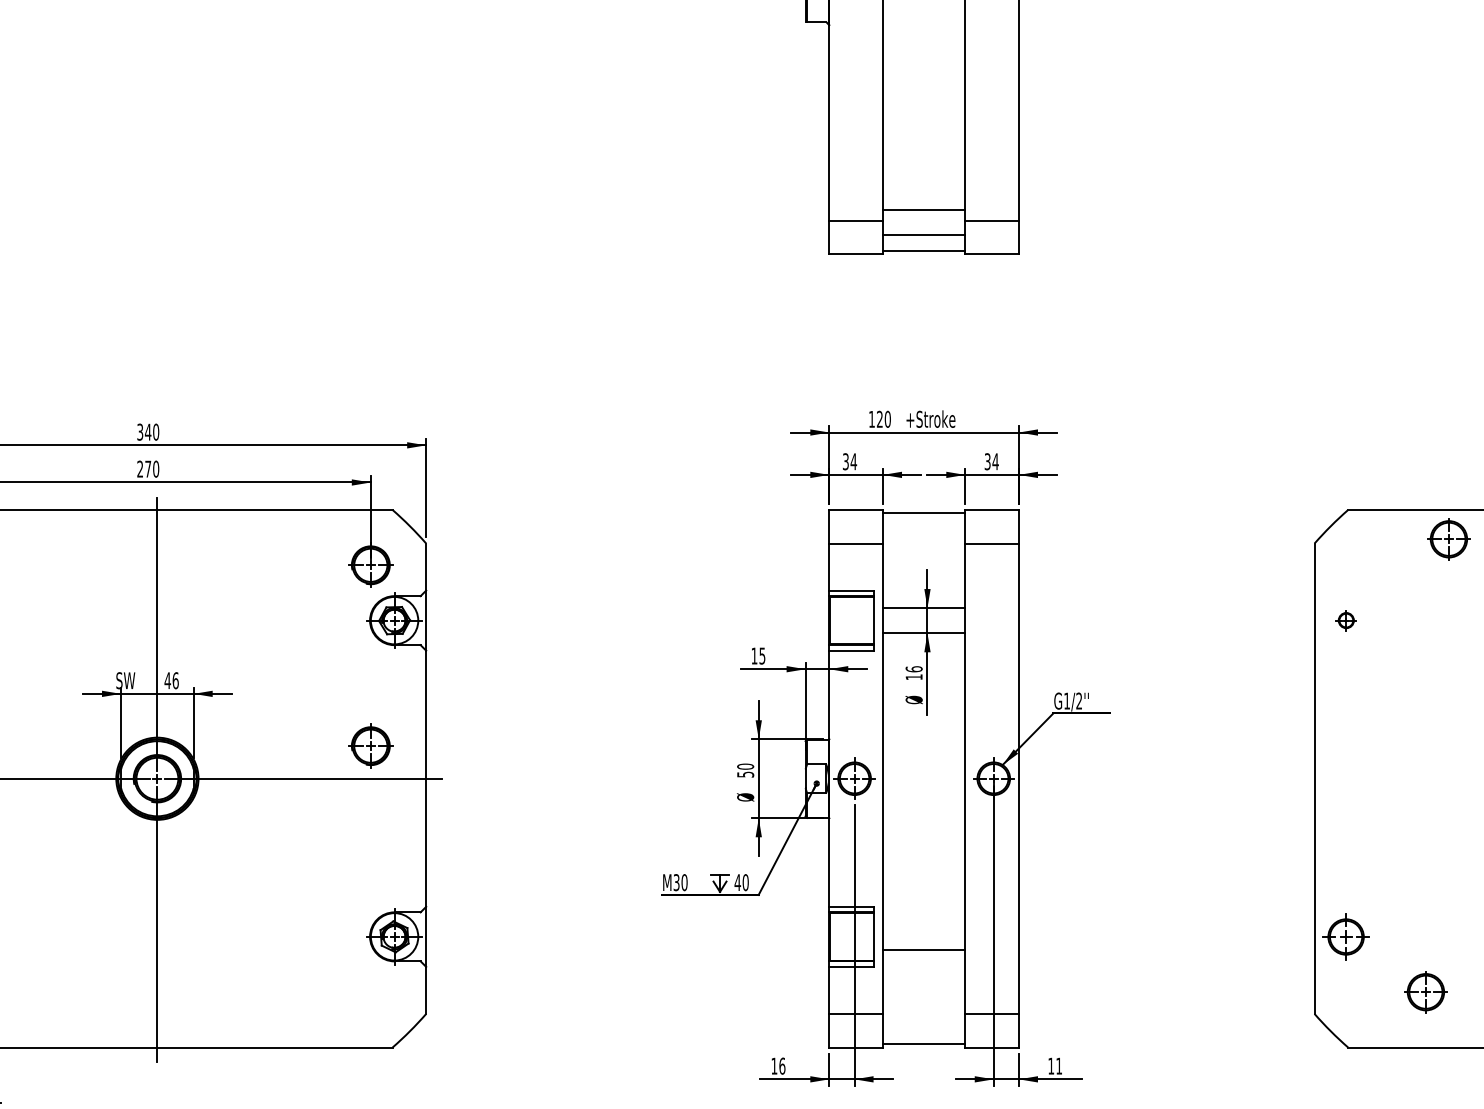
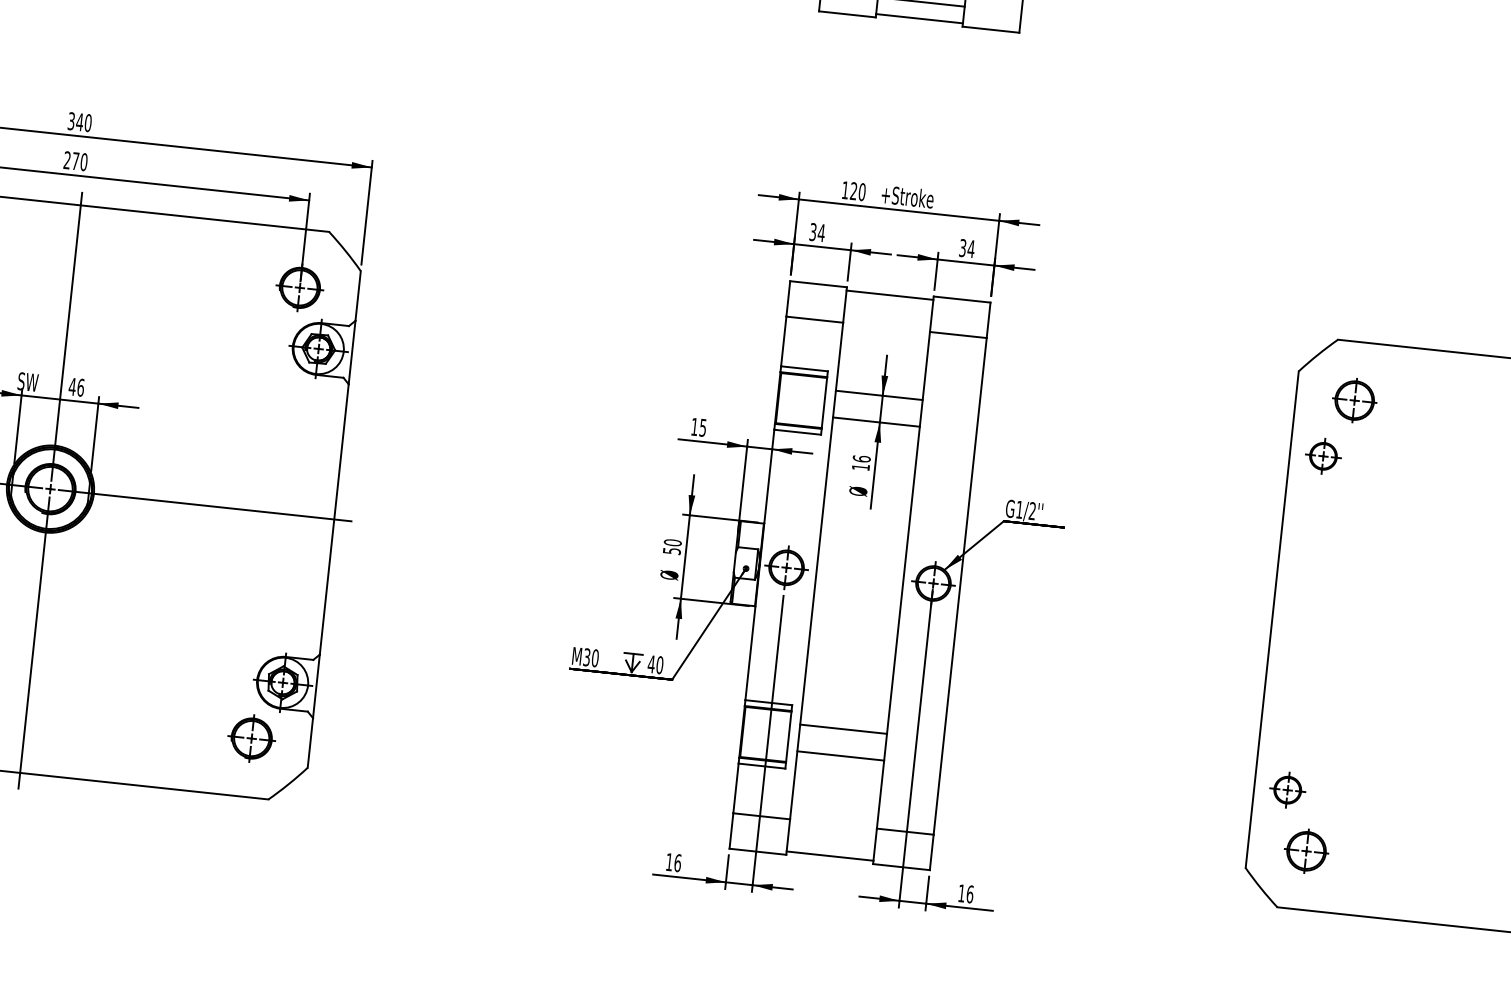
part: (1448, 539) -> (1354, 400), moved
part: (1346, 620) -> (1323, 456), size x1.67
part: (370, 745) -> (251, 737), moved
line: (924, 924) -> (843, 729), added
part: (1346, 936) -> (1288, 789), size x0.71
part: (1425, 992) -> (1306, 851), moved
text: (1059, 1065) -> (970, 893), 11 -> 16

